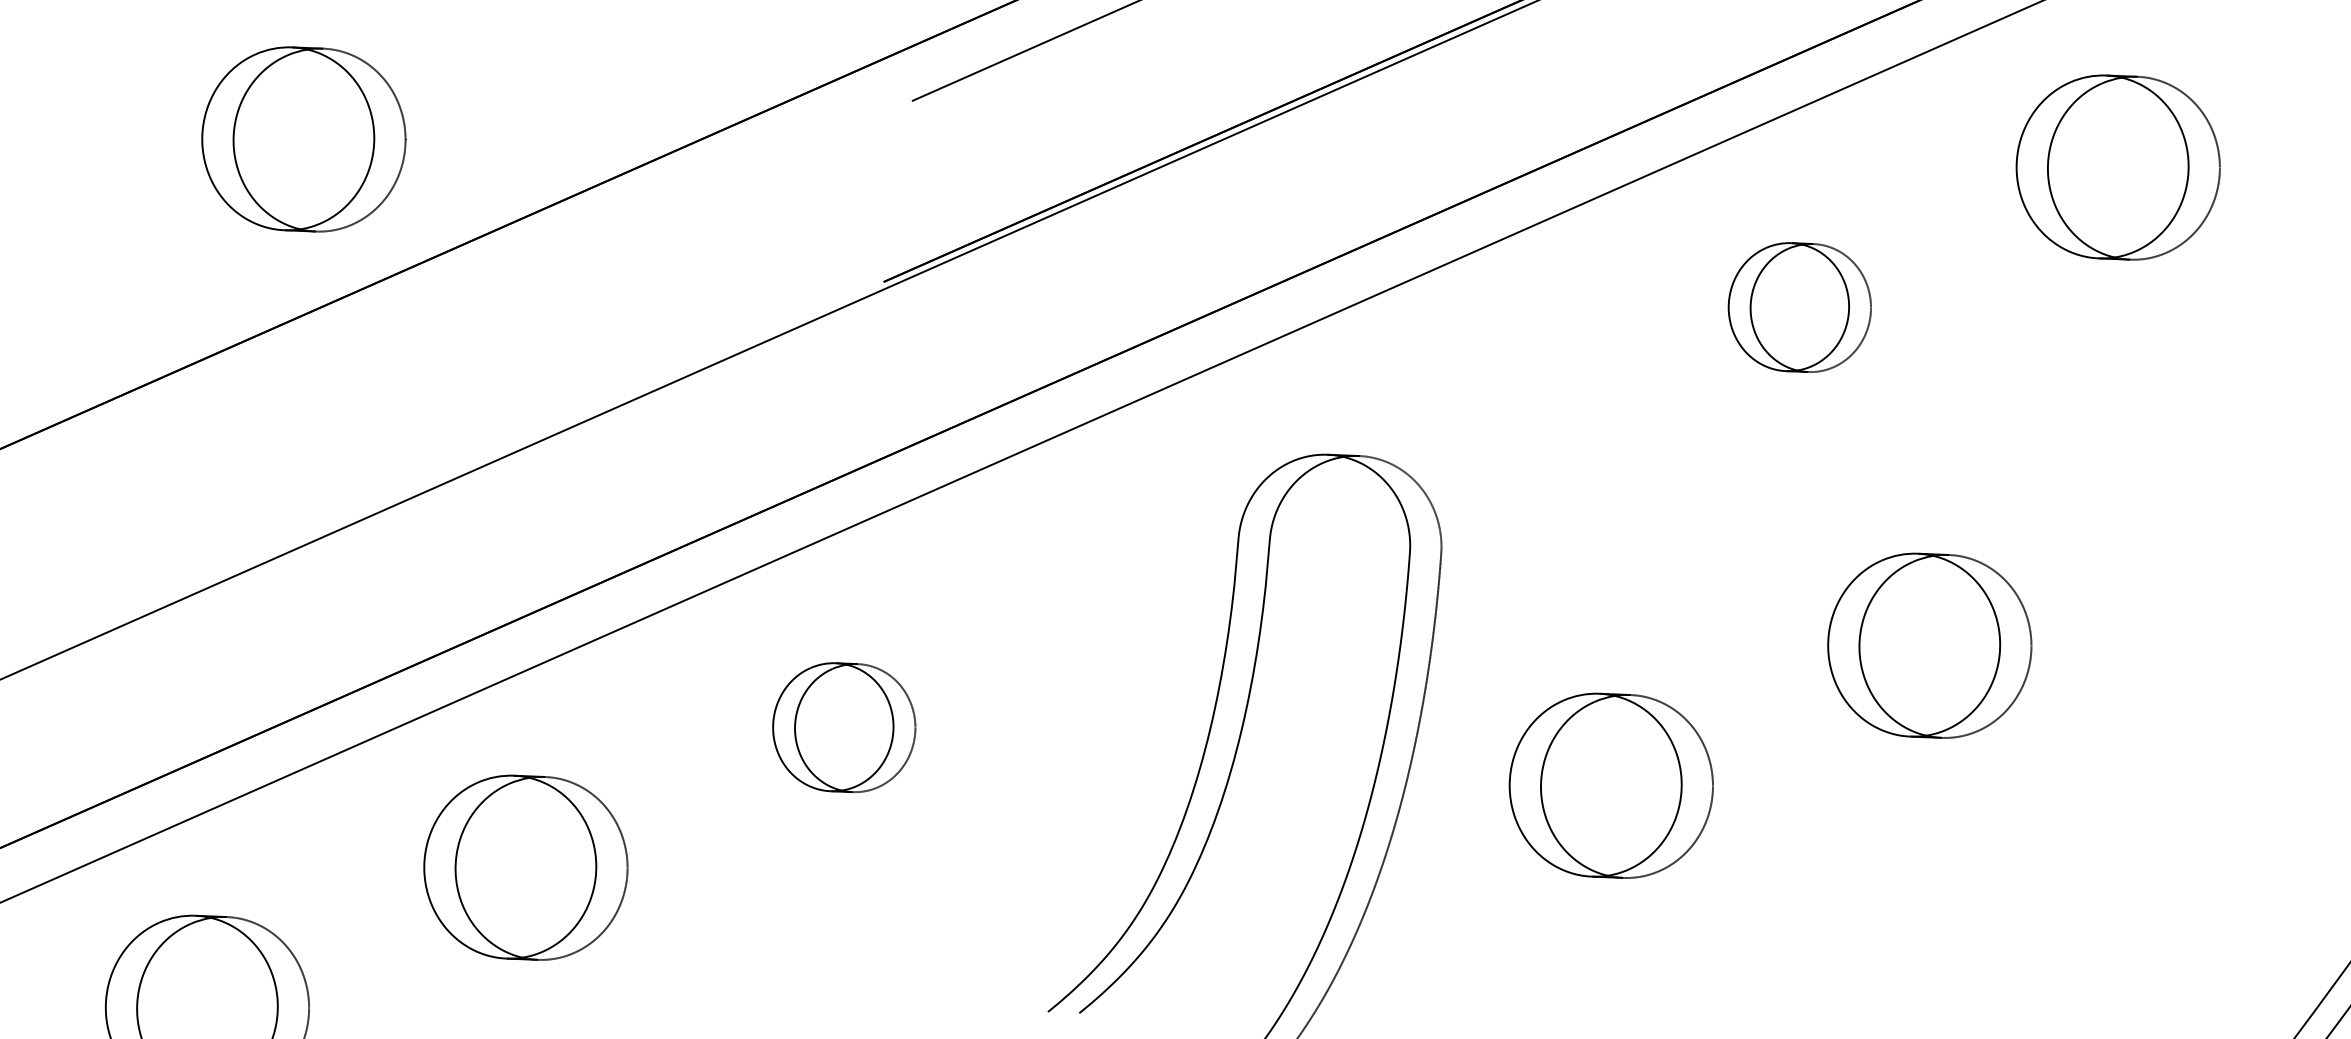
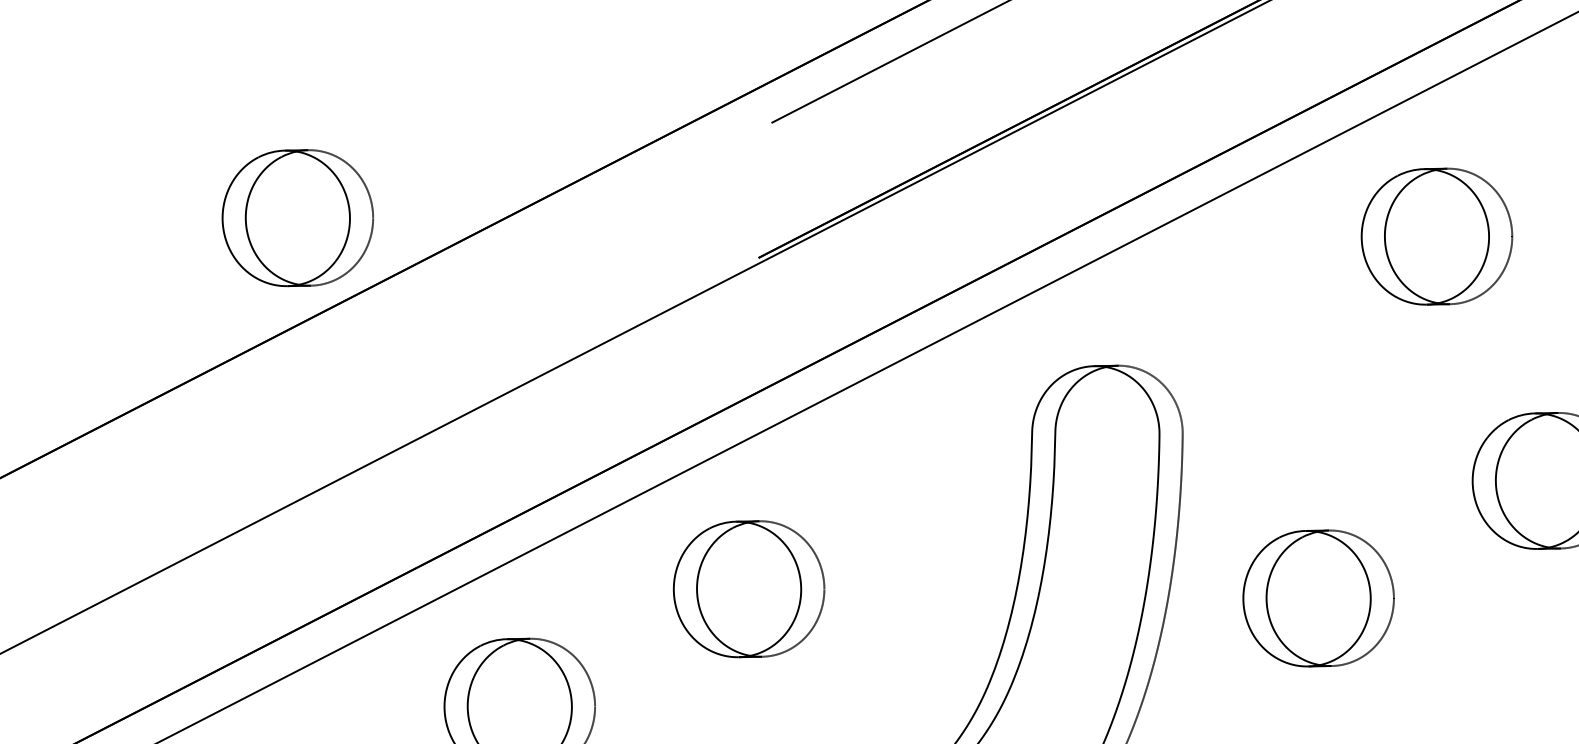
part: (303, 139) -> (297, 218), moved
part: (1799, 307) -> (1436, 236), size x1.43
part: (843, 727) -> (748, 589), size x1.43

